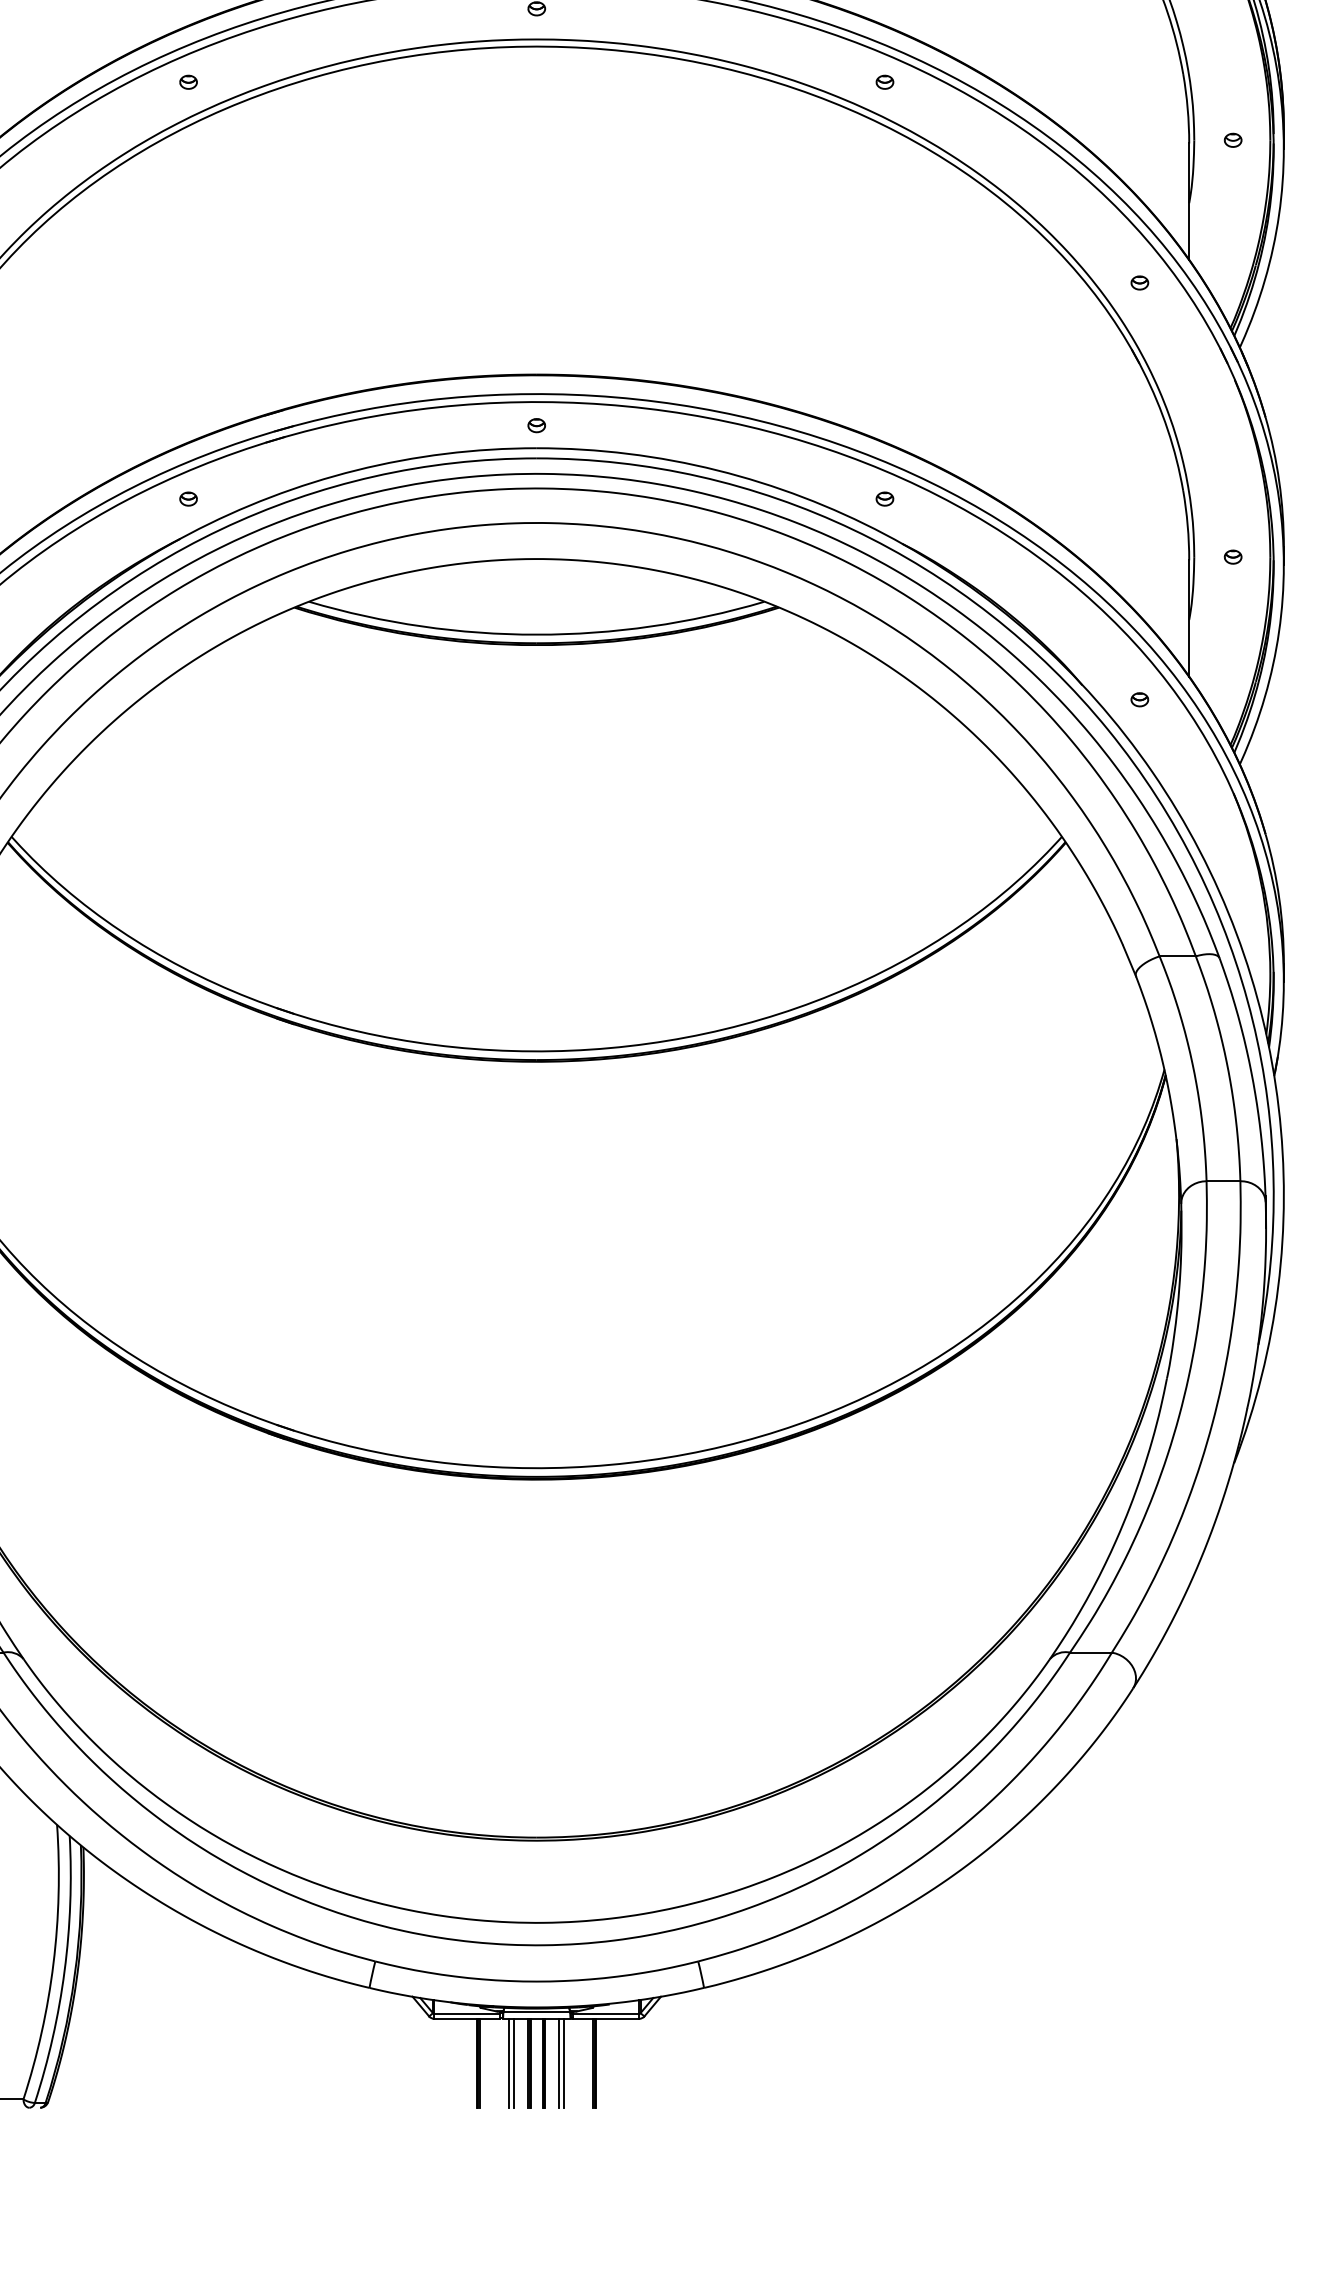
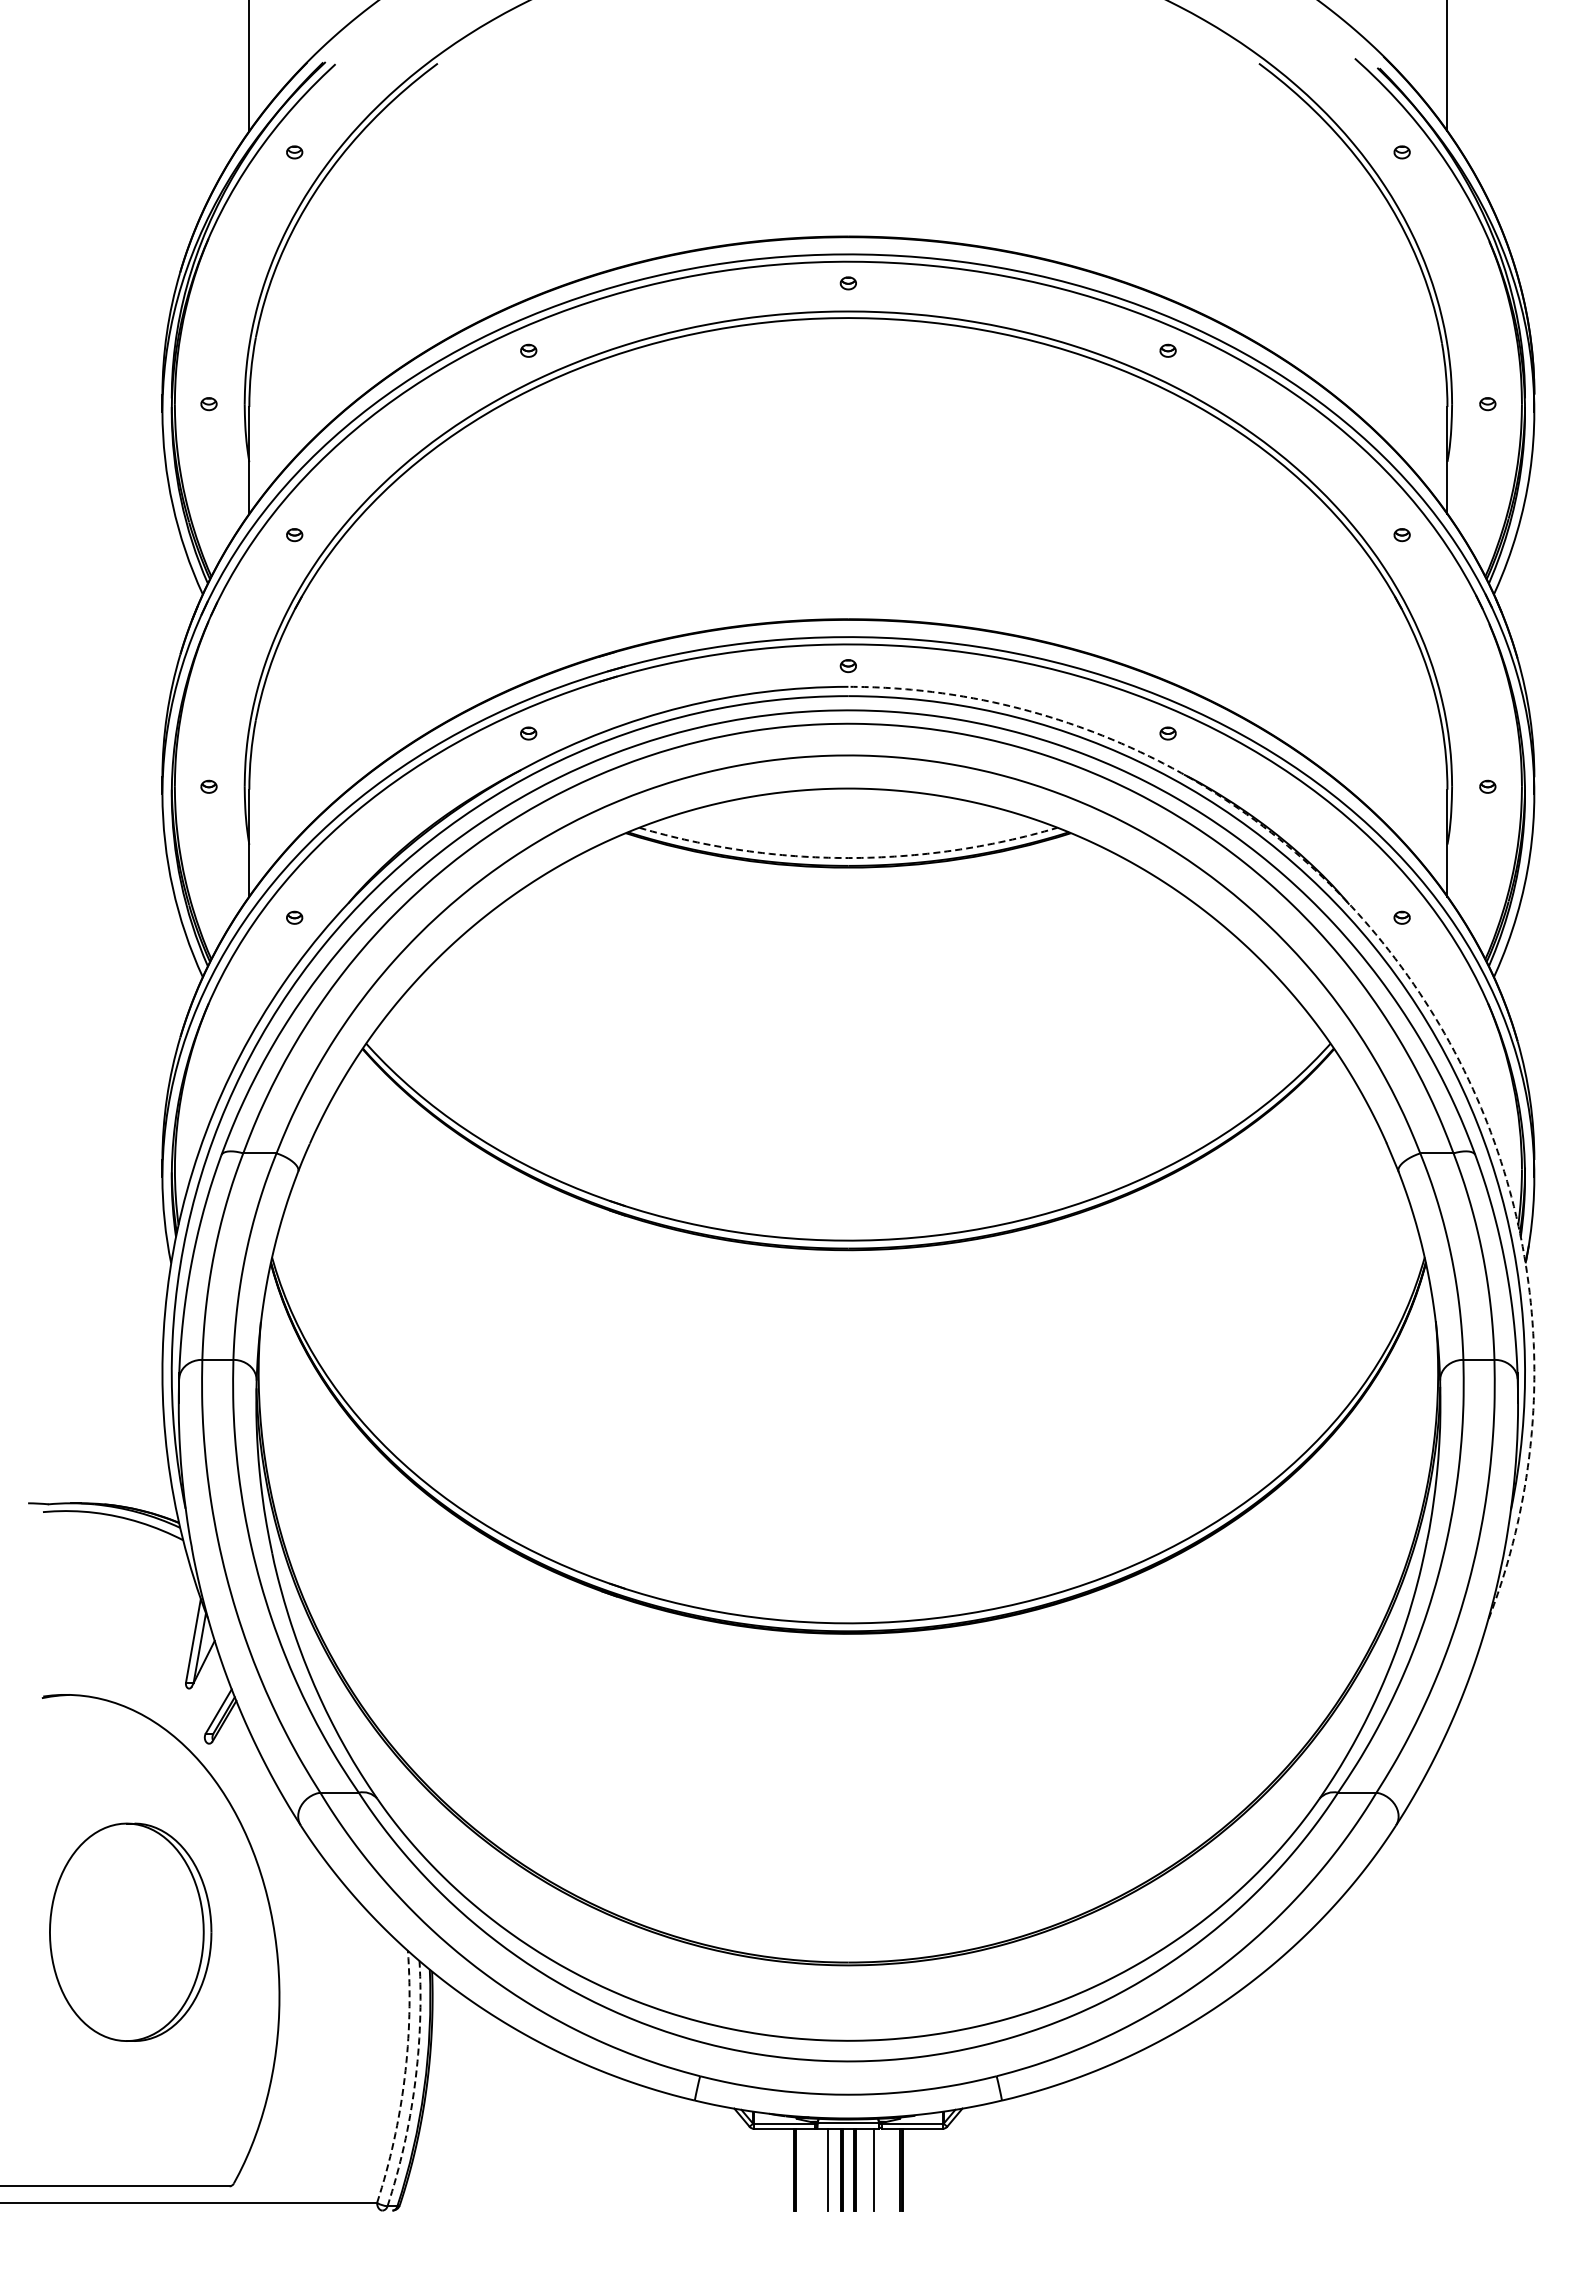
arc: (536, 635) -> (848, 858), solid -> dashed
arc: (1152, 772) -> (1413, 984), solid -> dashed
arc: (53, 1963) -> (404, 2078), solid -> dashed
arc: (64, 1971) -> (414, 2085), solid -> dashed
line: (509, 2063) -> (823, 2169), removed
line: (559, 2063) -> (869, 2169), removed

